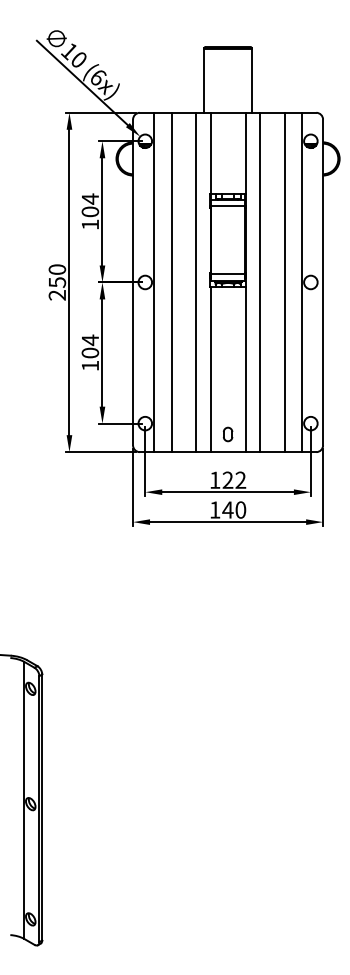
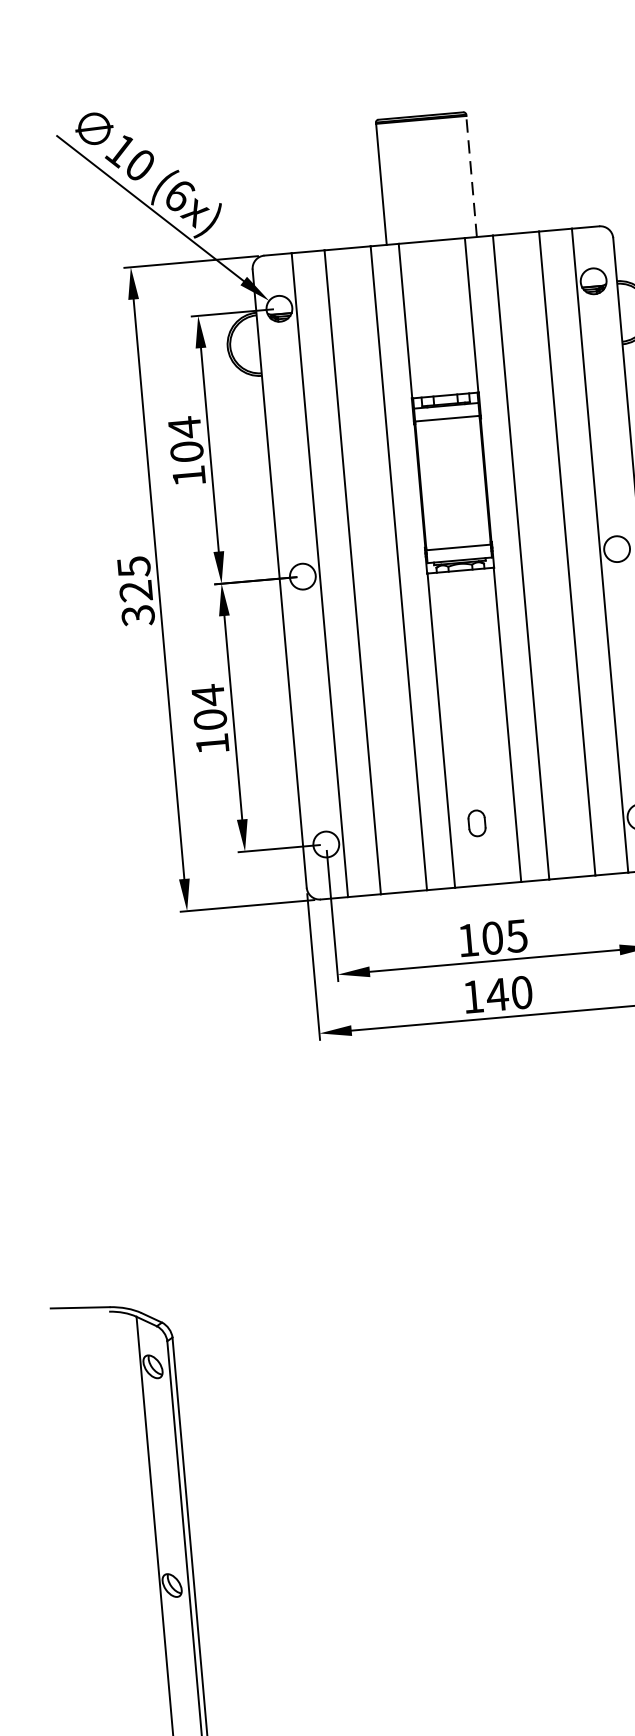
line: (251, 80) -> (470, 175), solid -> dashed
text: (57, 282) -> (136, 591), 250 -> 325
part: (228, 434) -> (477, 823), moved
text: (234, 479) -> (504, 935), 122 -> 105

